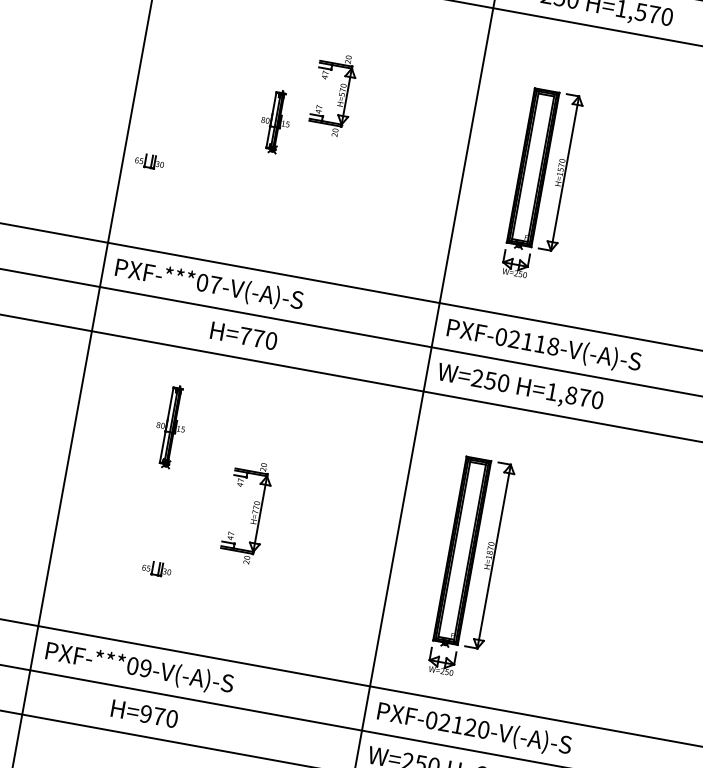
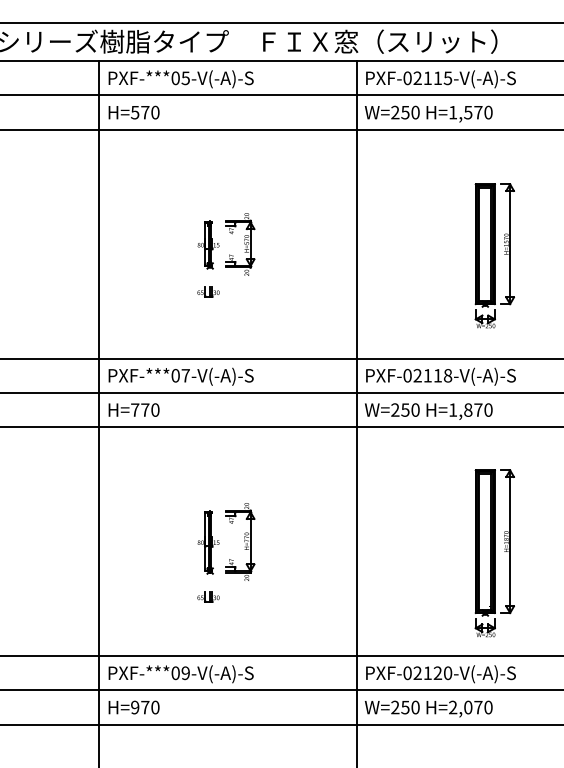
part: (333, 94) -> (240, 244), moved
part: (149, 161) -> (208, 291), moved
part: (542, 184) -> (494, 255), moved
text: (243, 335) -> (133, 409), moved
part: (170, 427) -> (208, 542), moved
part: (157, 568) -> (208, 596), moved
part: (471, 568) -> (494, 553), moved
text: (143, 713) -> (133, 707), moved

